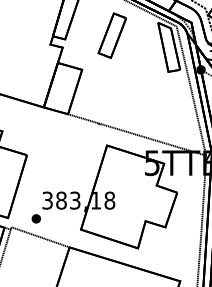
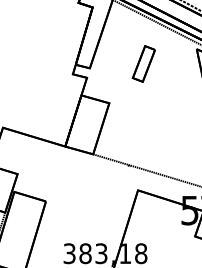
part: (111, 35) -> (143, 63), size x0.7

